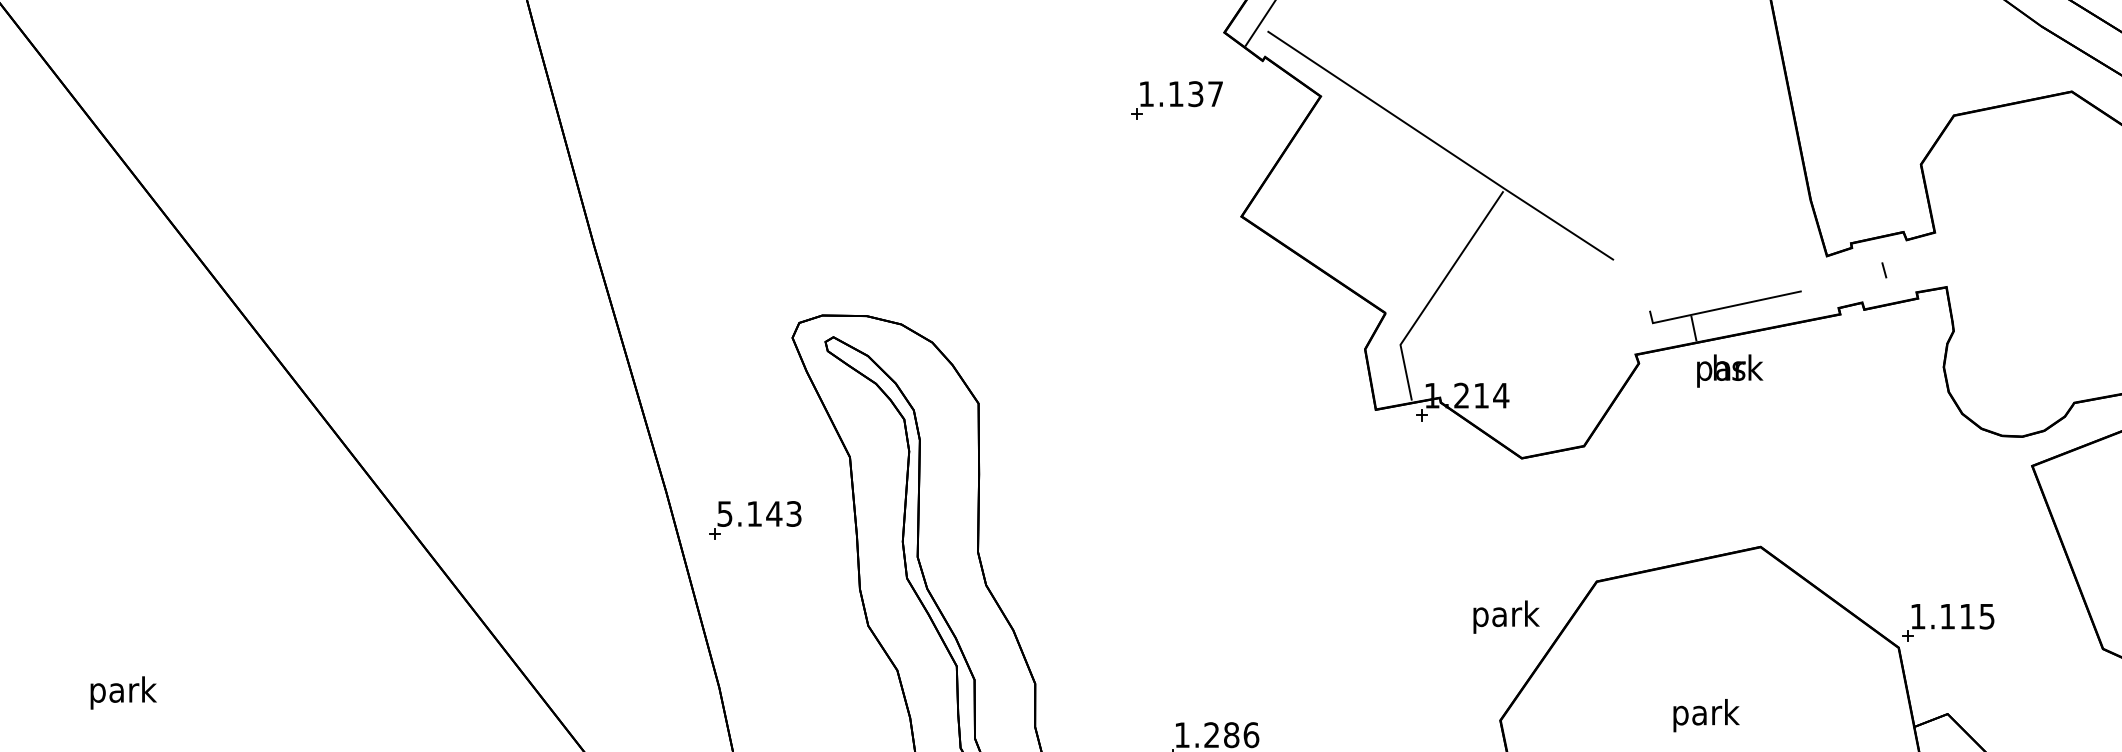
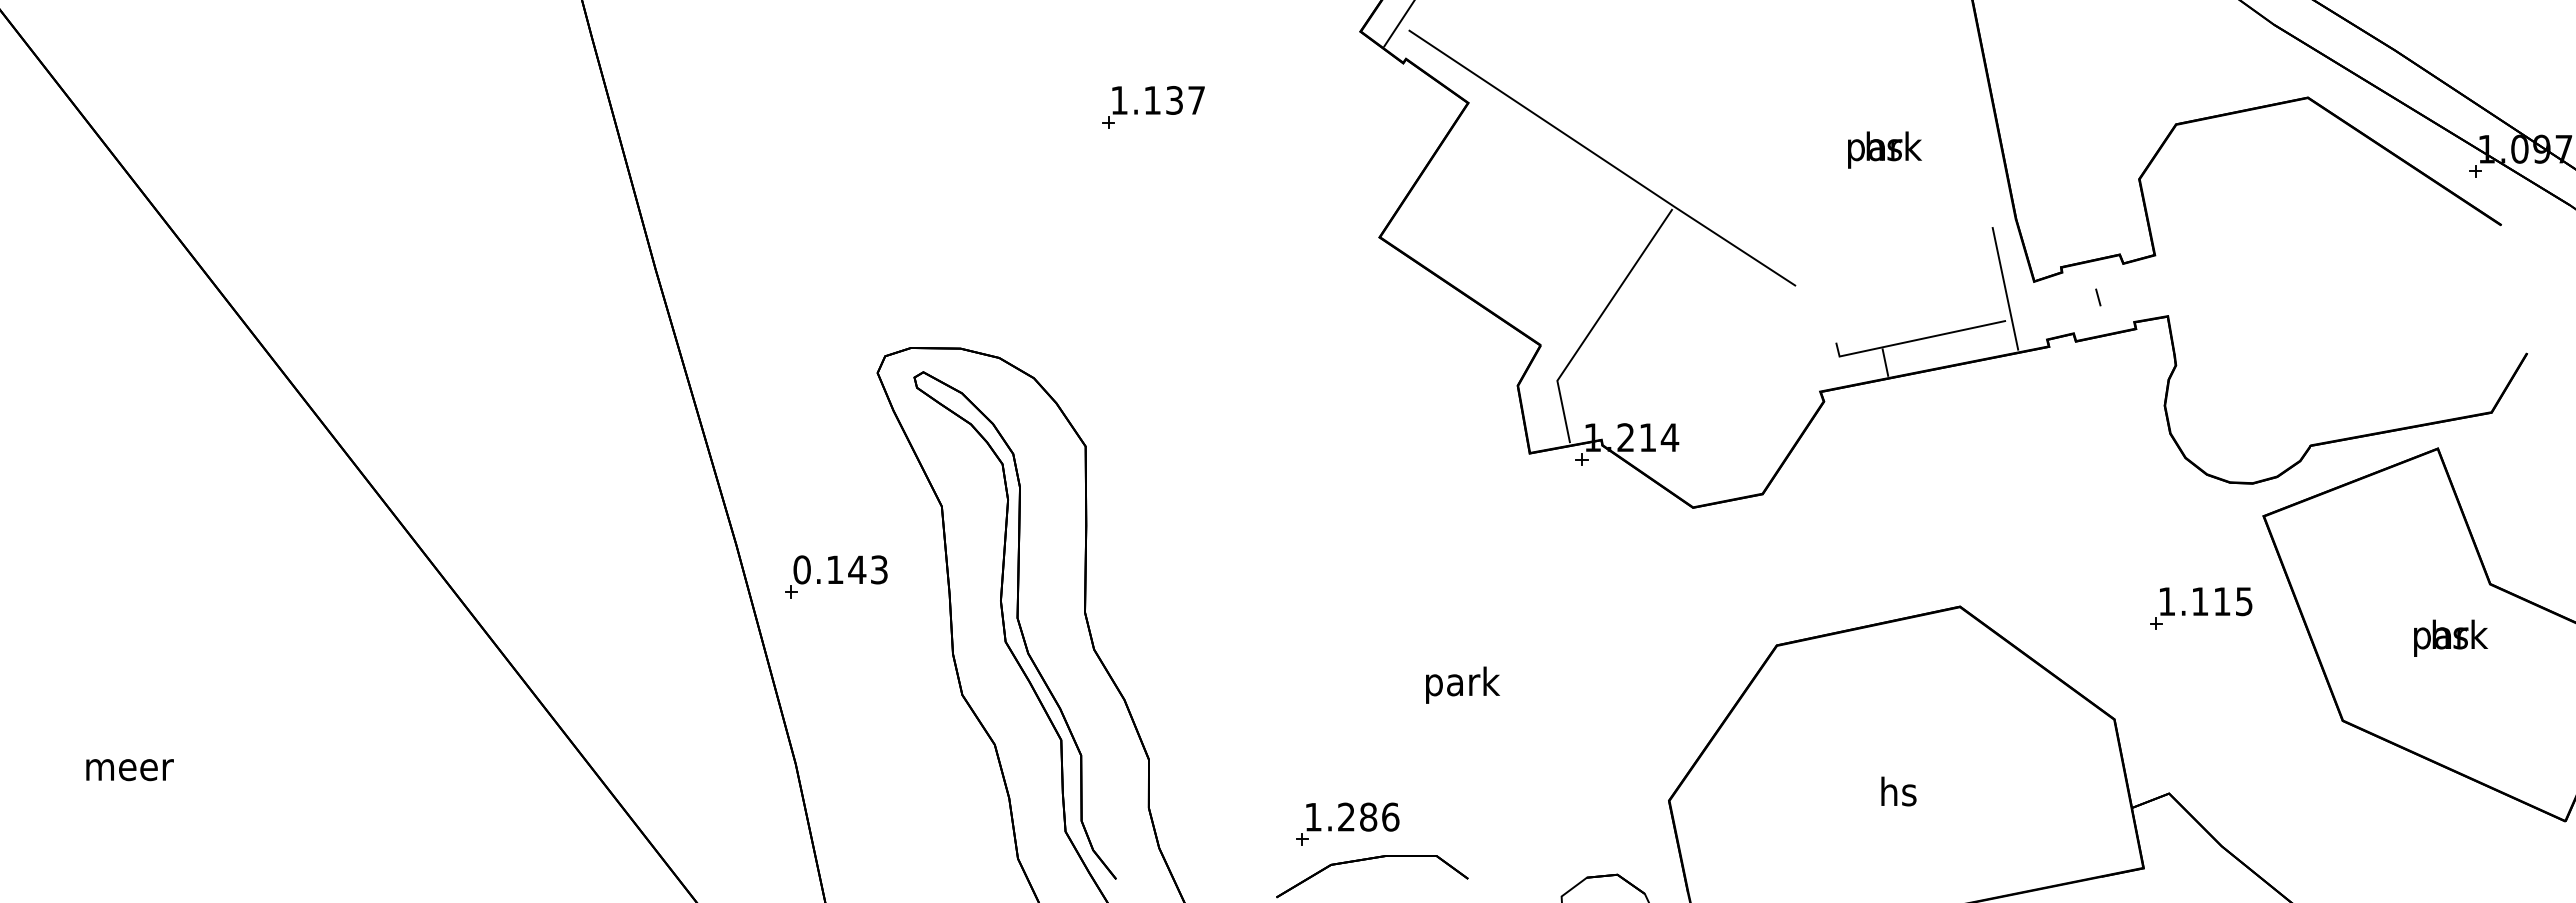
part: (1177, 100) -> (1153, 107), moved
line: (1801, 262) -> (2005, 288), added
text: (1729, 370) -> (1884, 149), moved
text: (724, 513) -> (801, 569), 5.143 -> 0.143
text: (1506, 616) -> (1462, 684), moved
part: (1948, 622) -> (2201, 608), moved
text: (123, 692) -> (129, 769), park -> meer
text: (1706, 714) -> (1899, 794), park -> hs

